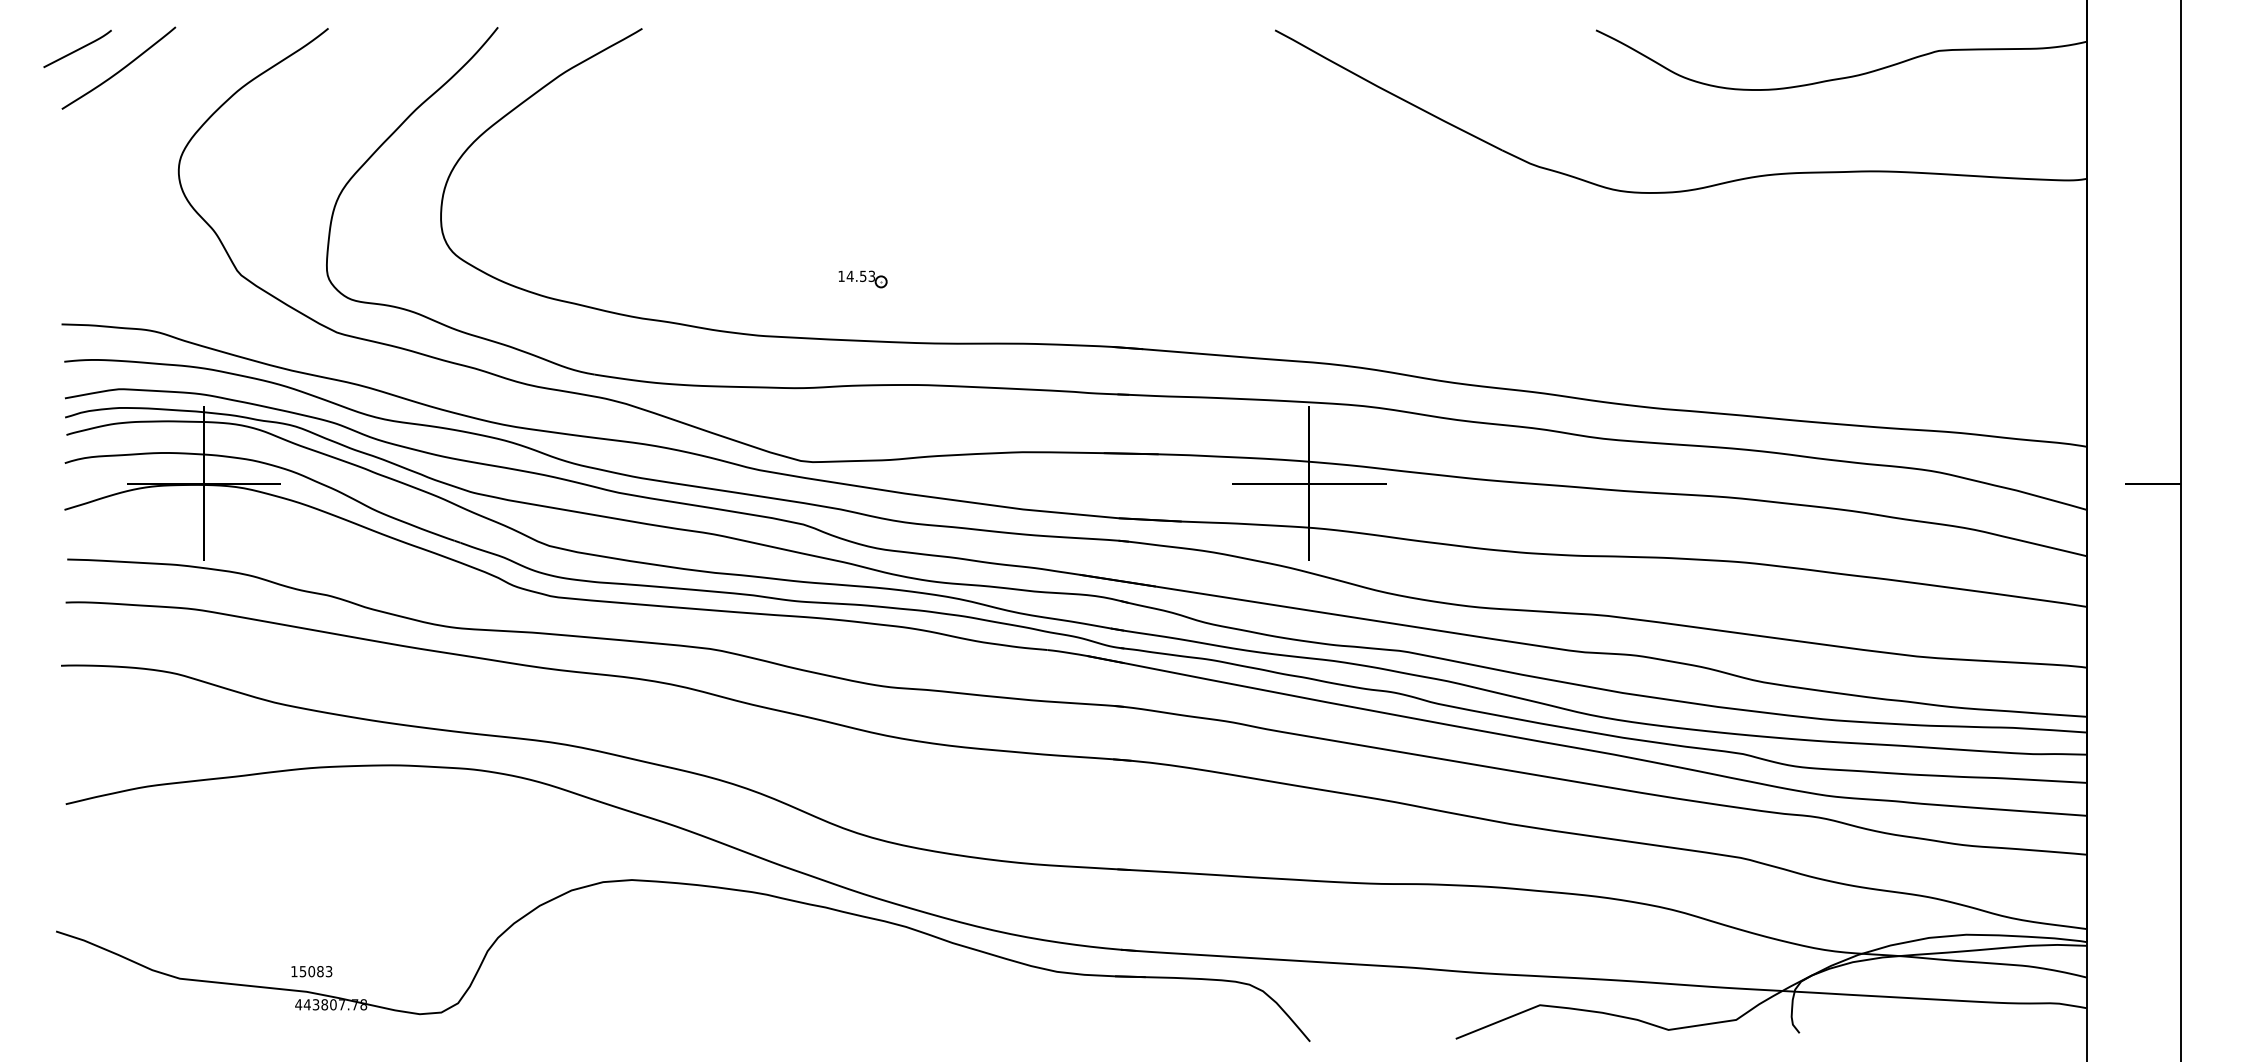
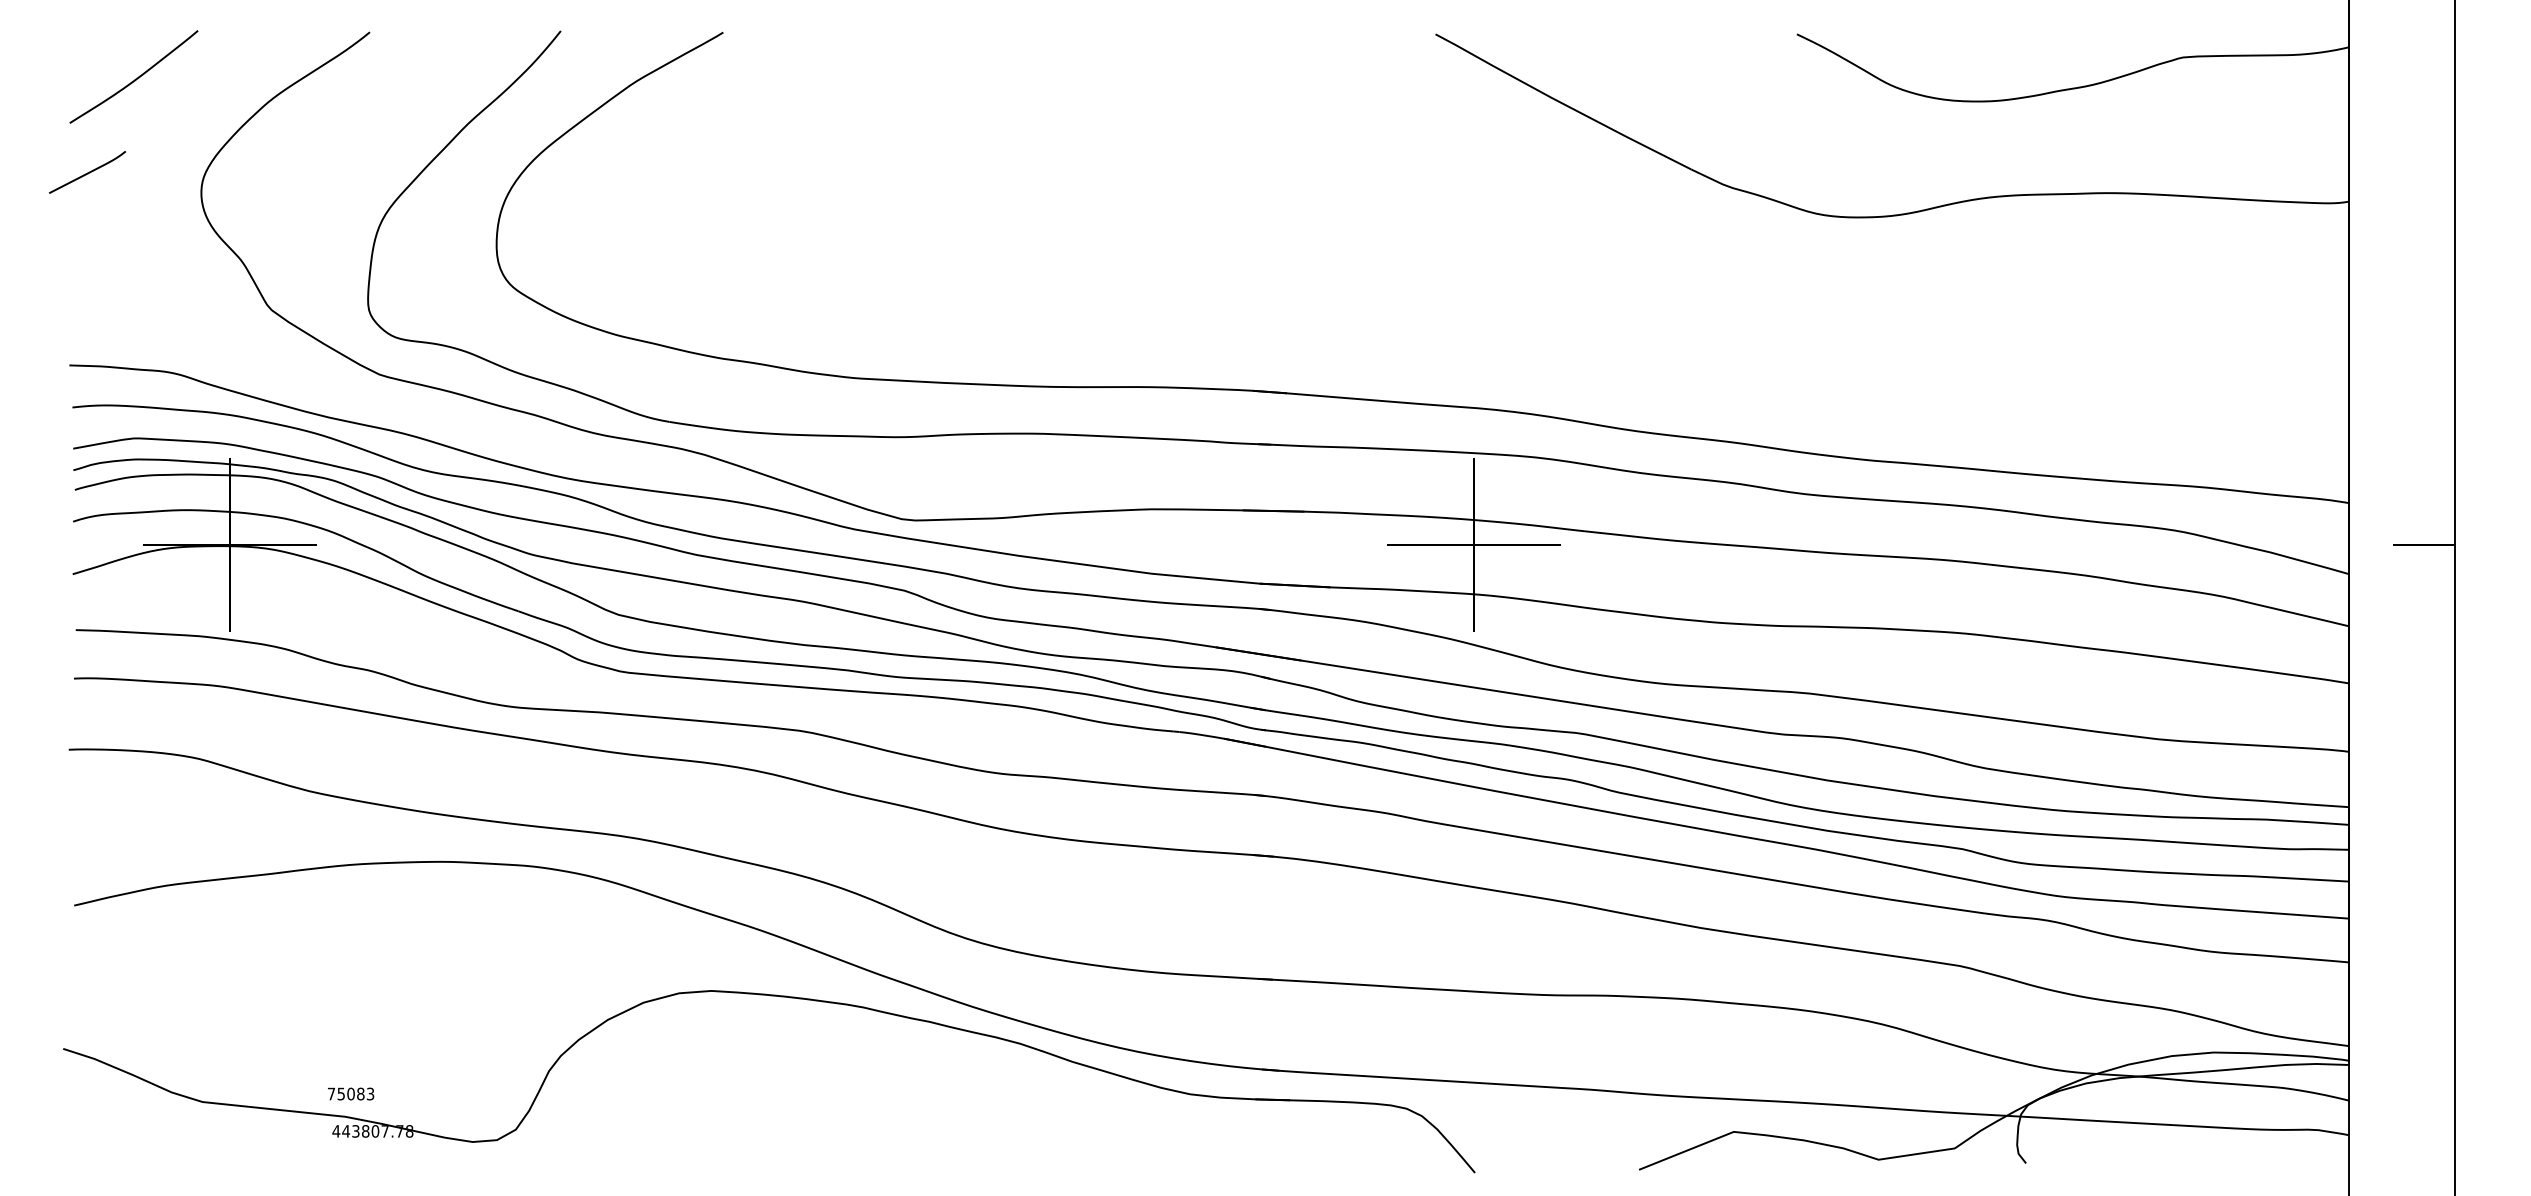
curve: (77, 49) -> (87, 173), moved
part: (862, 279) -> (971, 314), removed
text: (294, 971) -> (331, 1093), 15083 -> 75083

